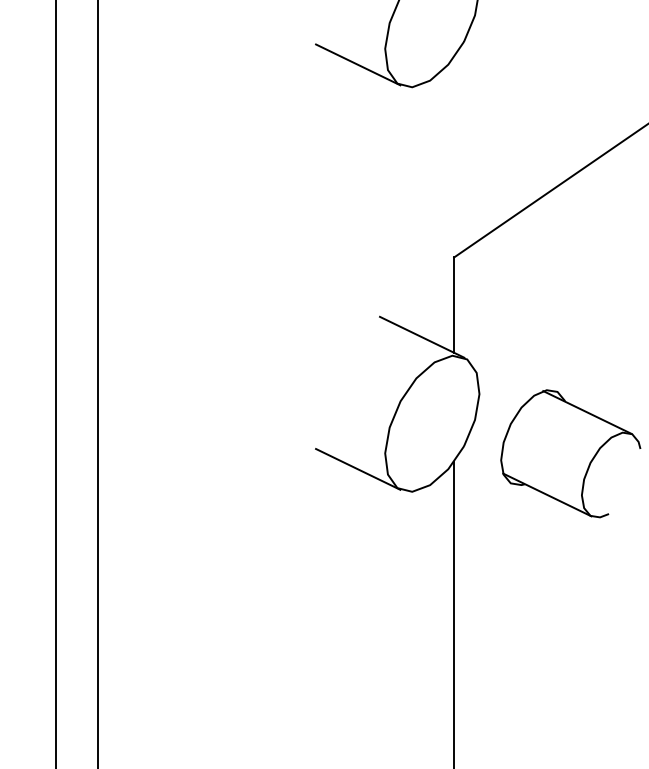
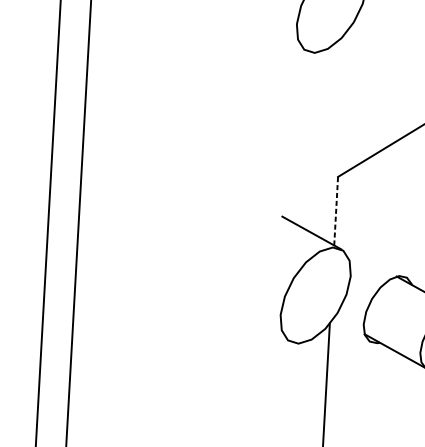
line: (358, 64) -> (277, 34), removed
line: (454, 305) -> (336, 211), solid -> dashed
line: (358, 468) -> (260, 324), removed

